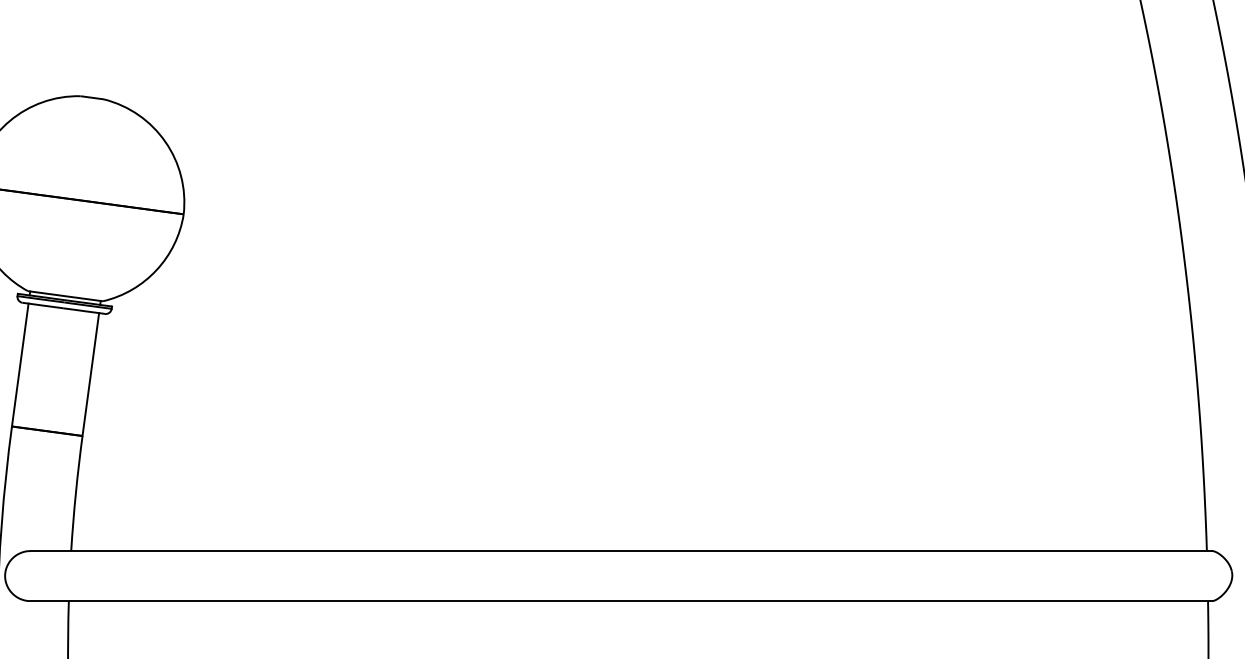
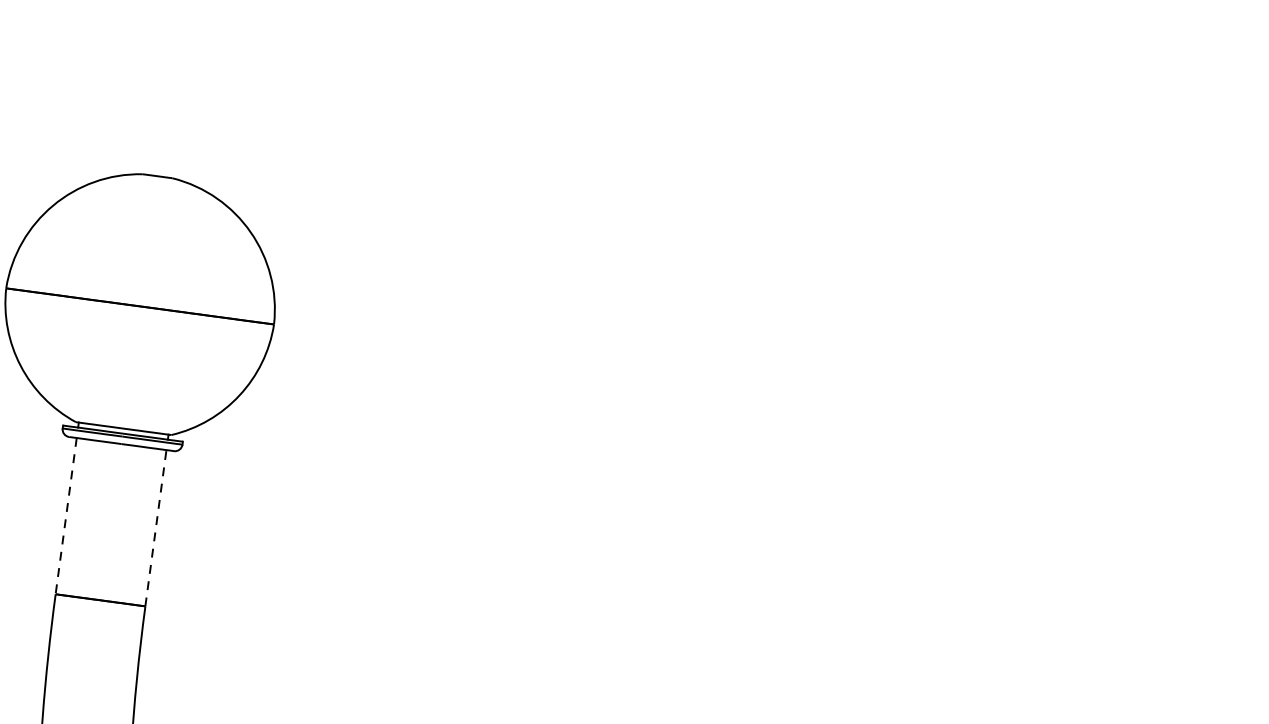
line: (20, 365) -> (66, 516), solid -> dashed
line: (90, 374) -> (155, 528), solid -> dashed

